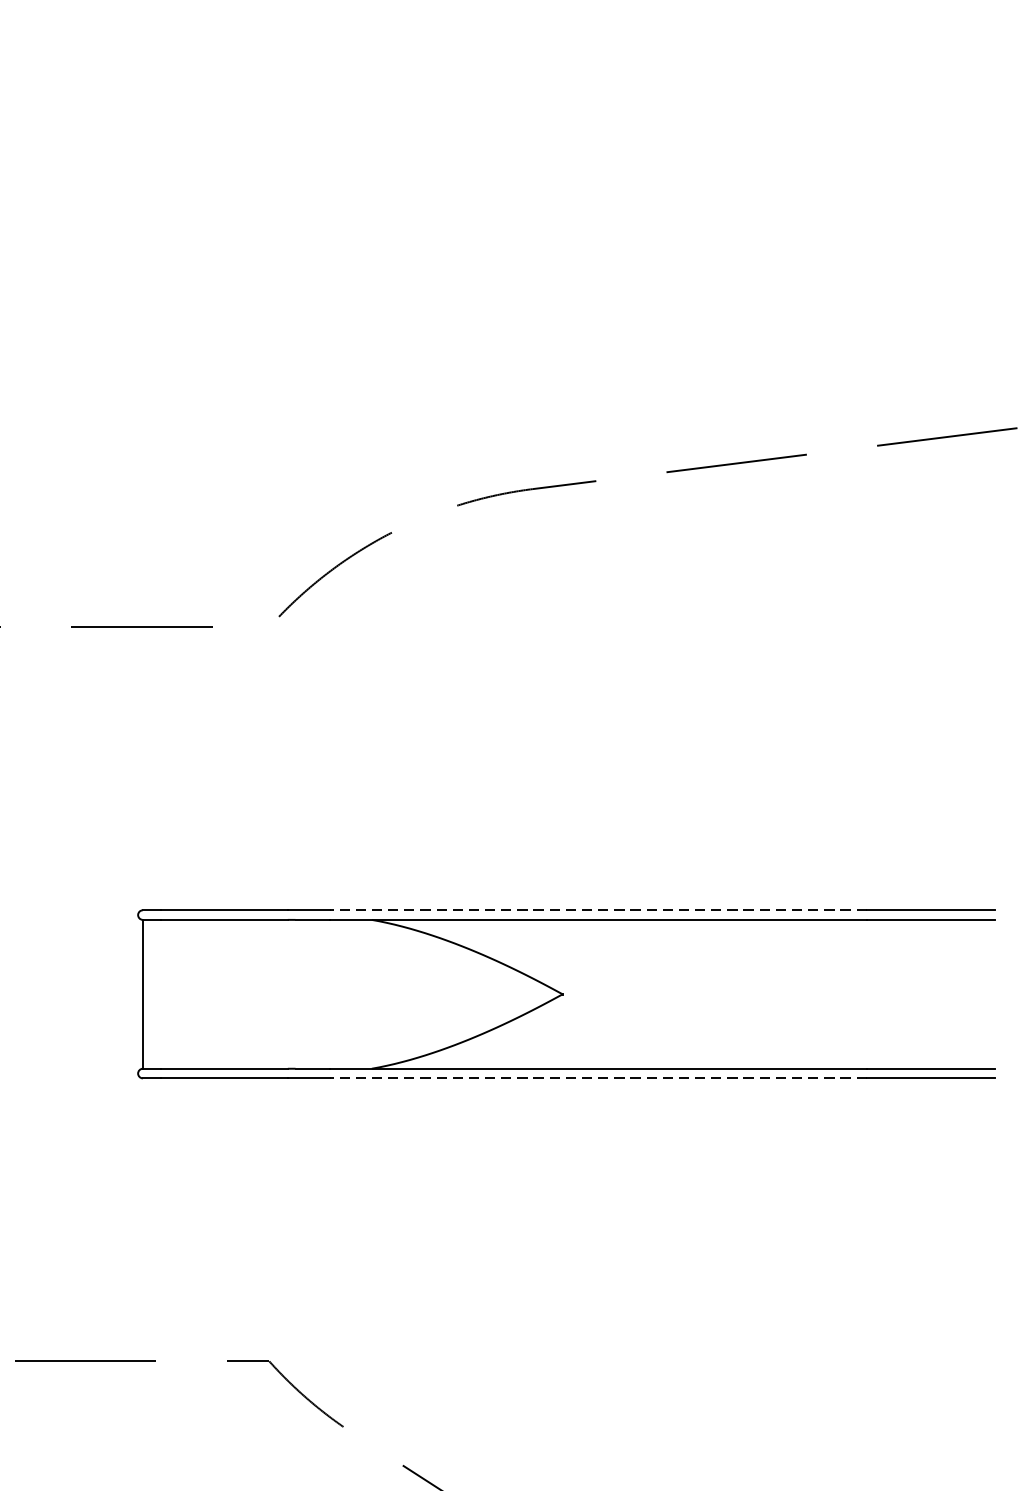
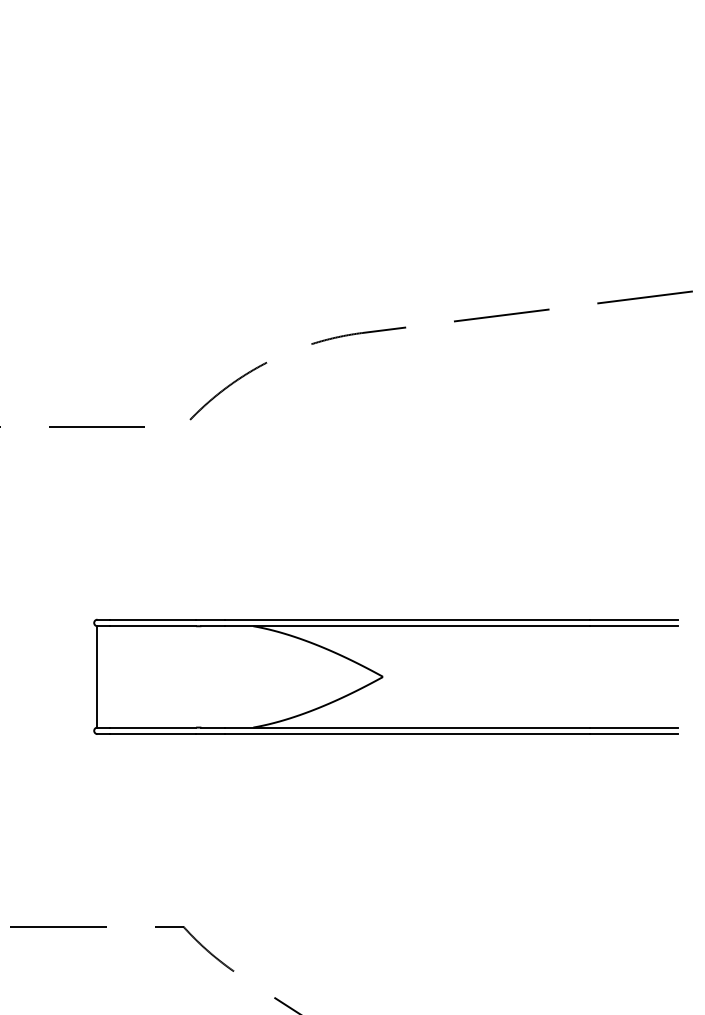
line: (598, 910) -> (407, 619), dashed -> solid
line: (598, 1078) -> (407, 734), dashed -> solid

